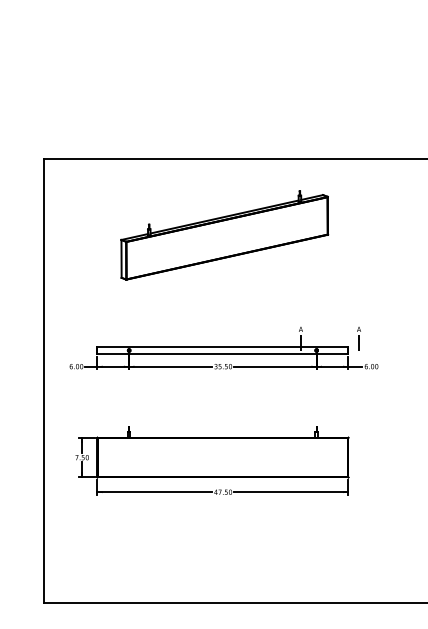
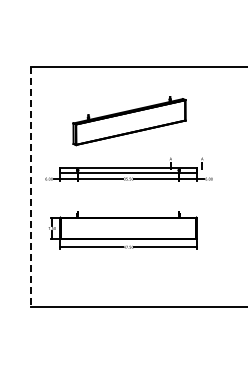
part: (224, 236) -> (129, 121), moved
line: (44, 382) -> (31, 187), solid -> dashed

